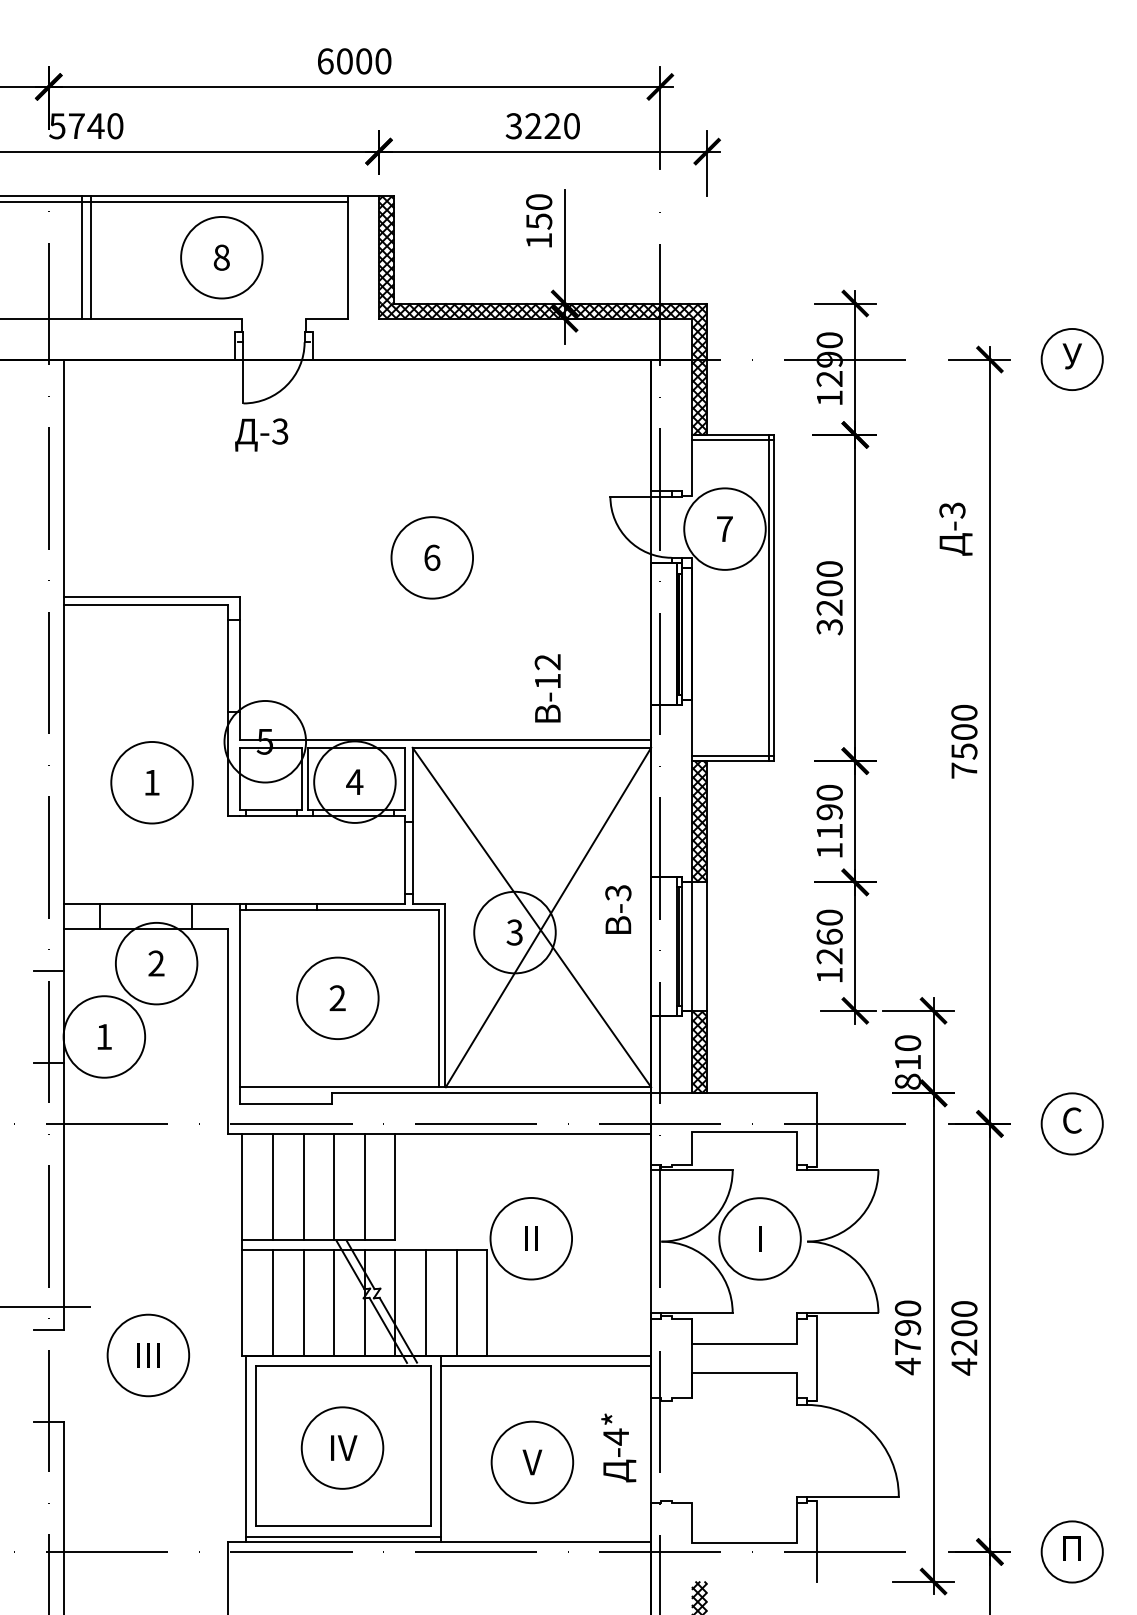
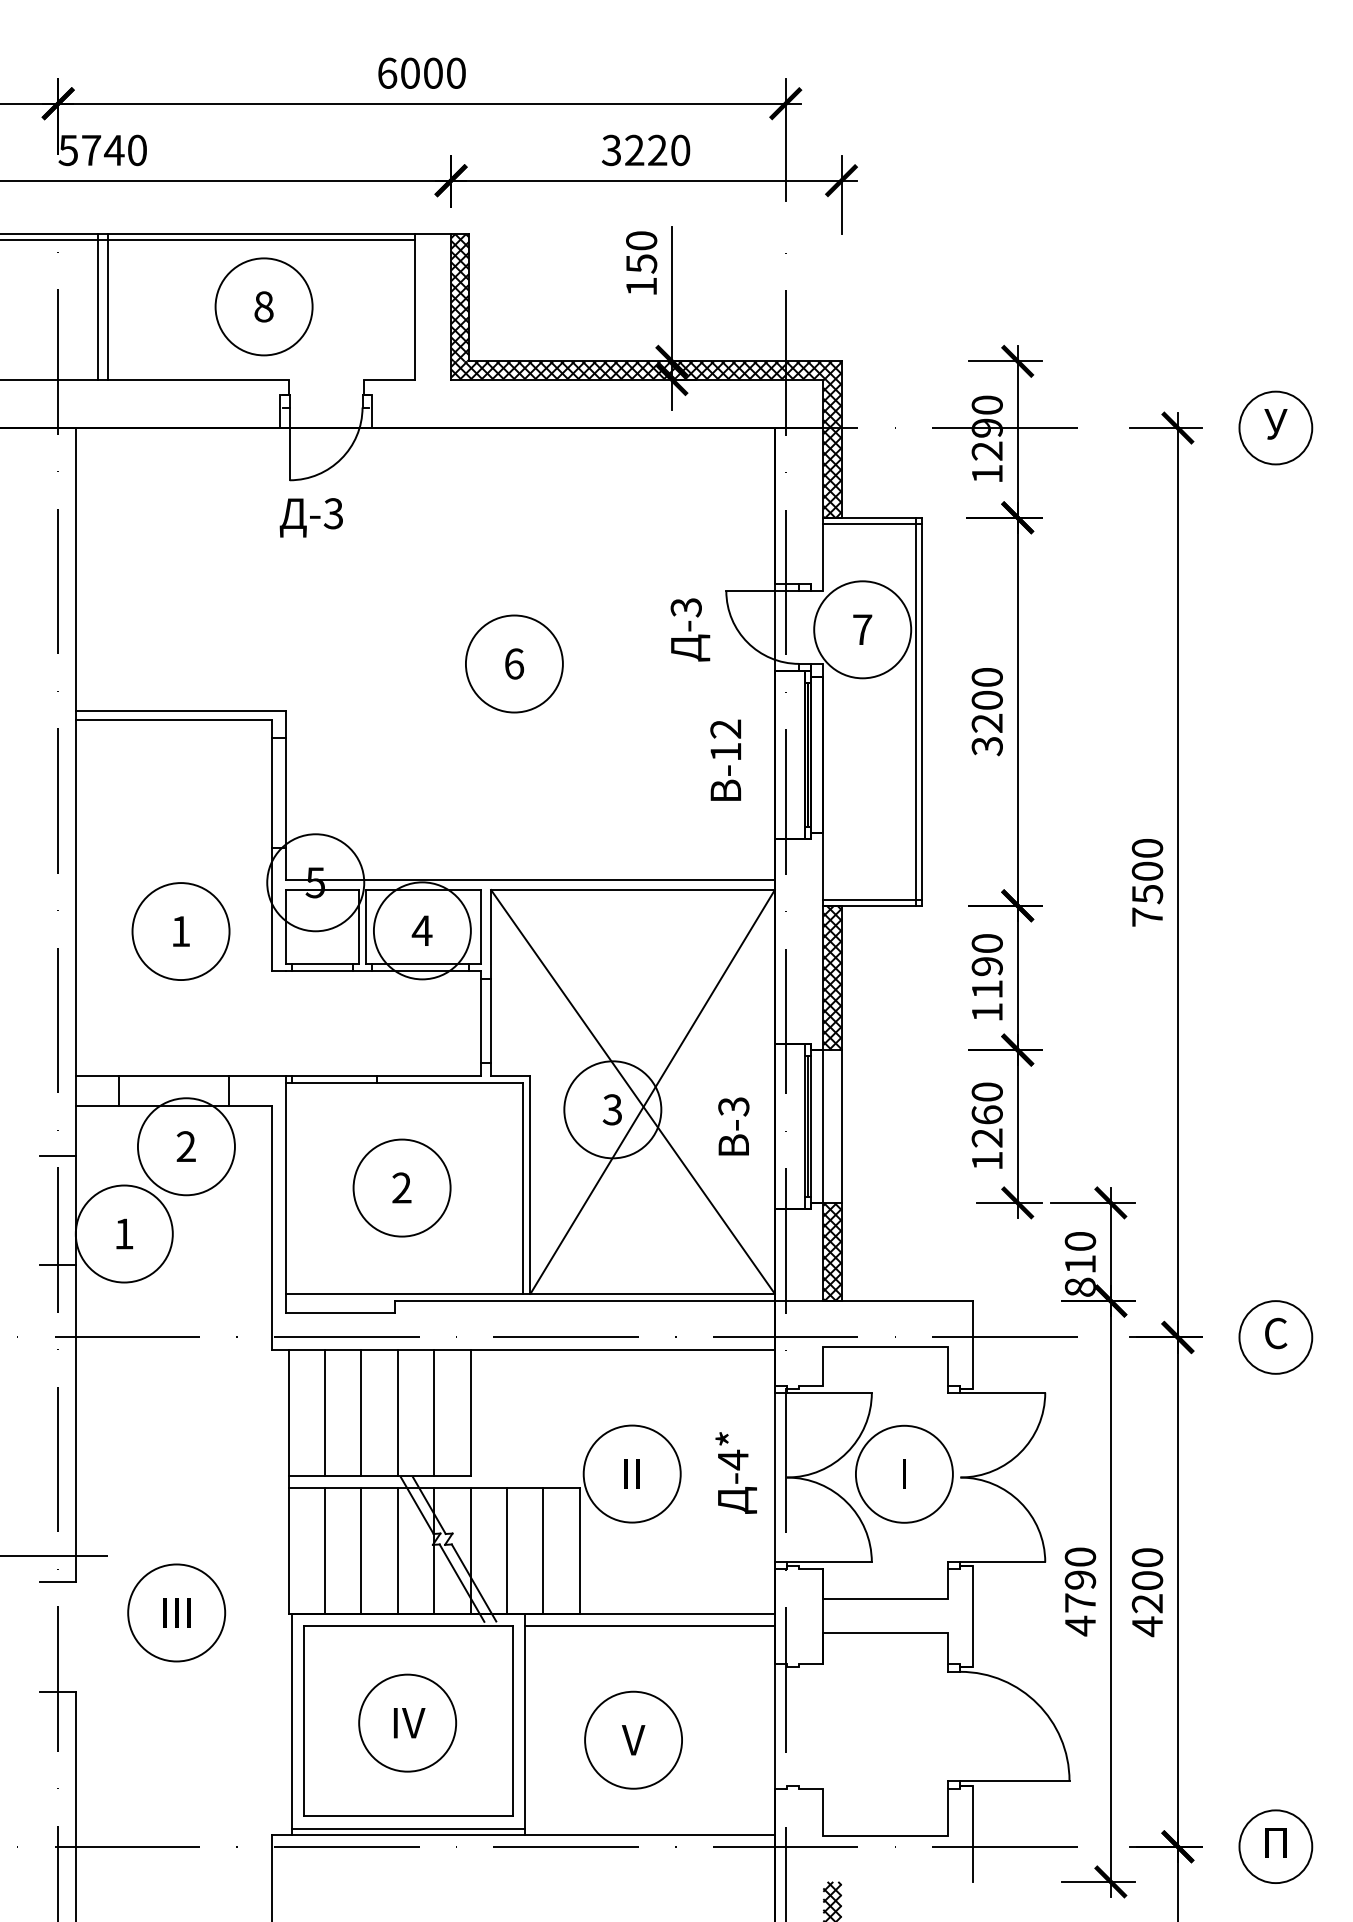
text: (955, 528) -> (690, 629), moved
text: (547, 687) -> (725, 759), moved
text: (618, 909) -> (733, 1126), moved
text: (618, 1447) -> (735, 1472), moved

